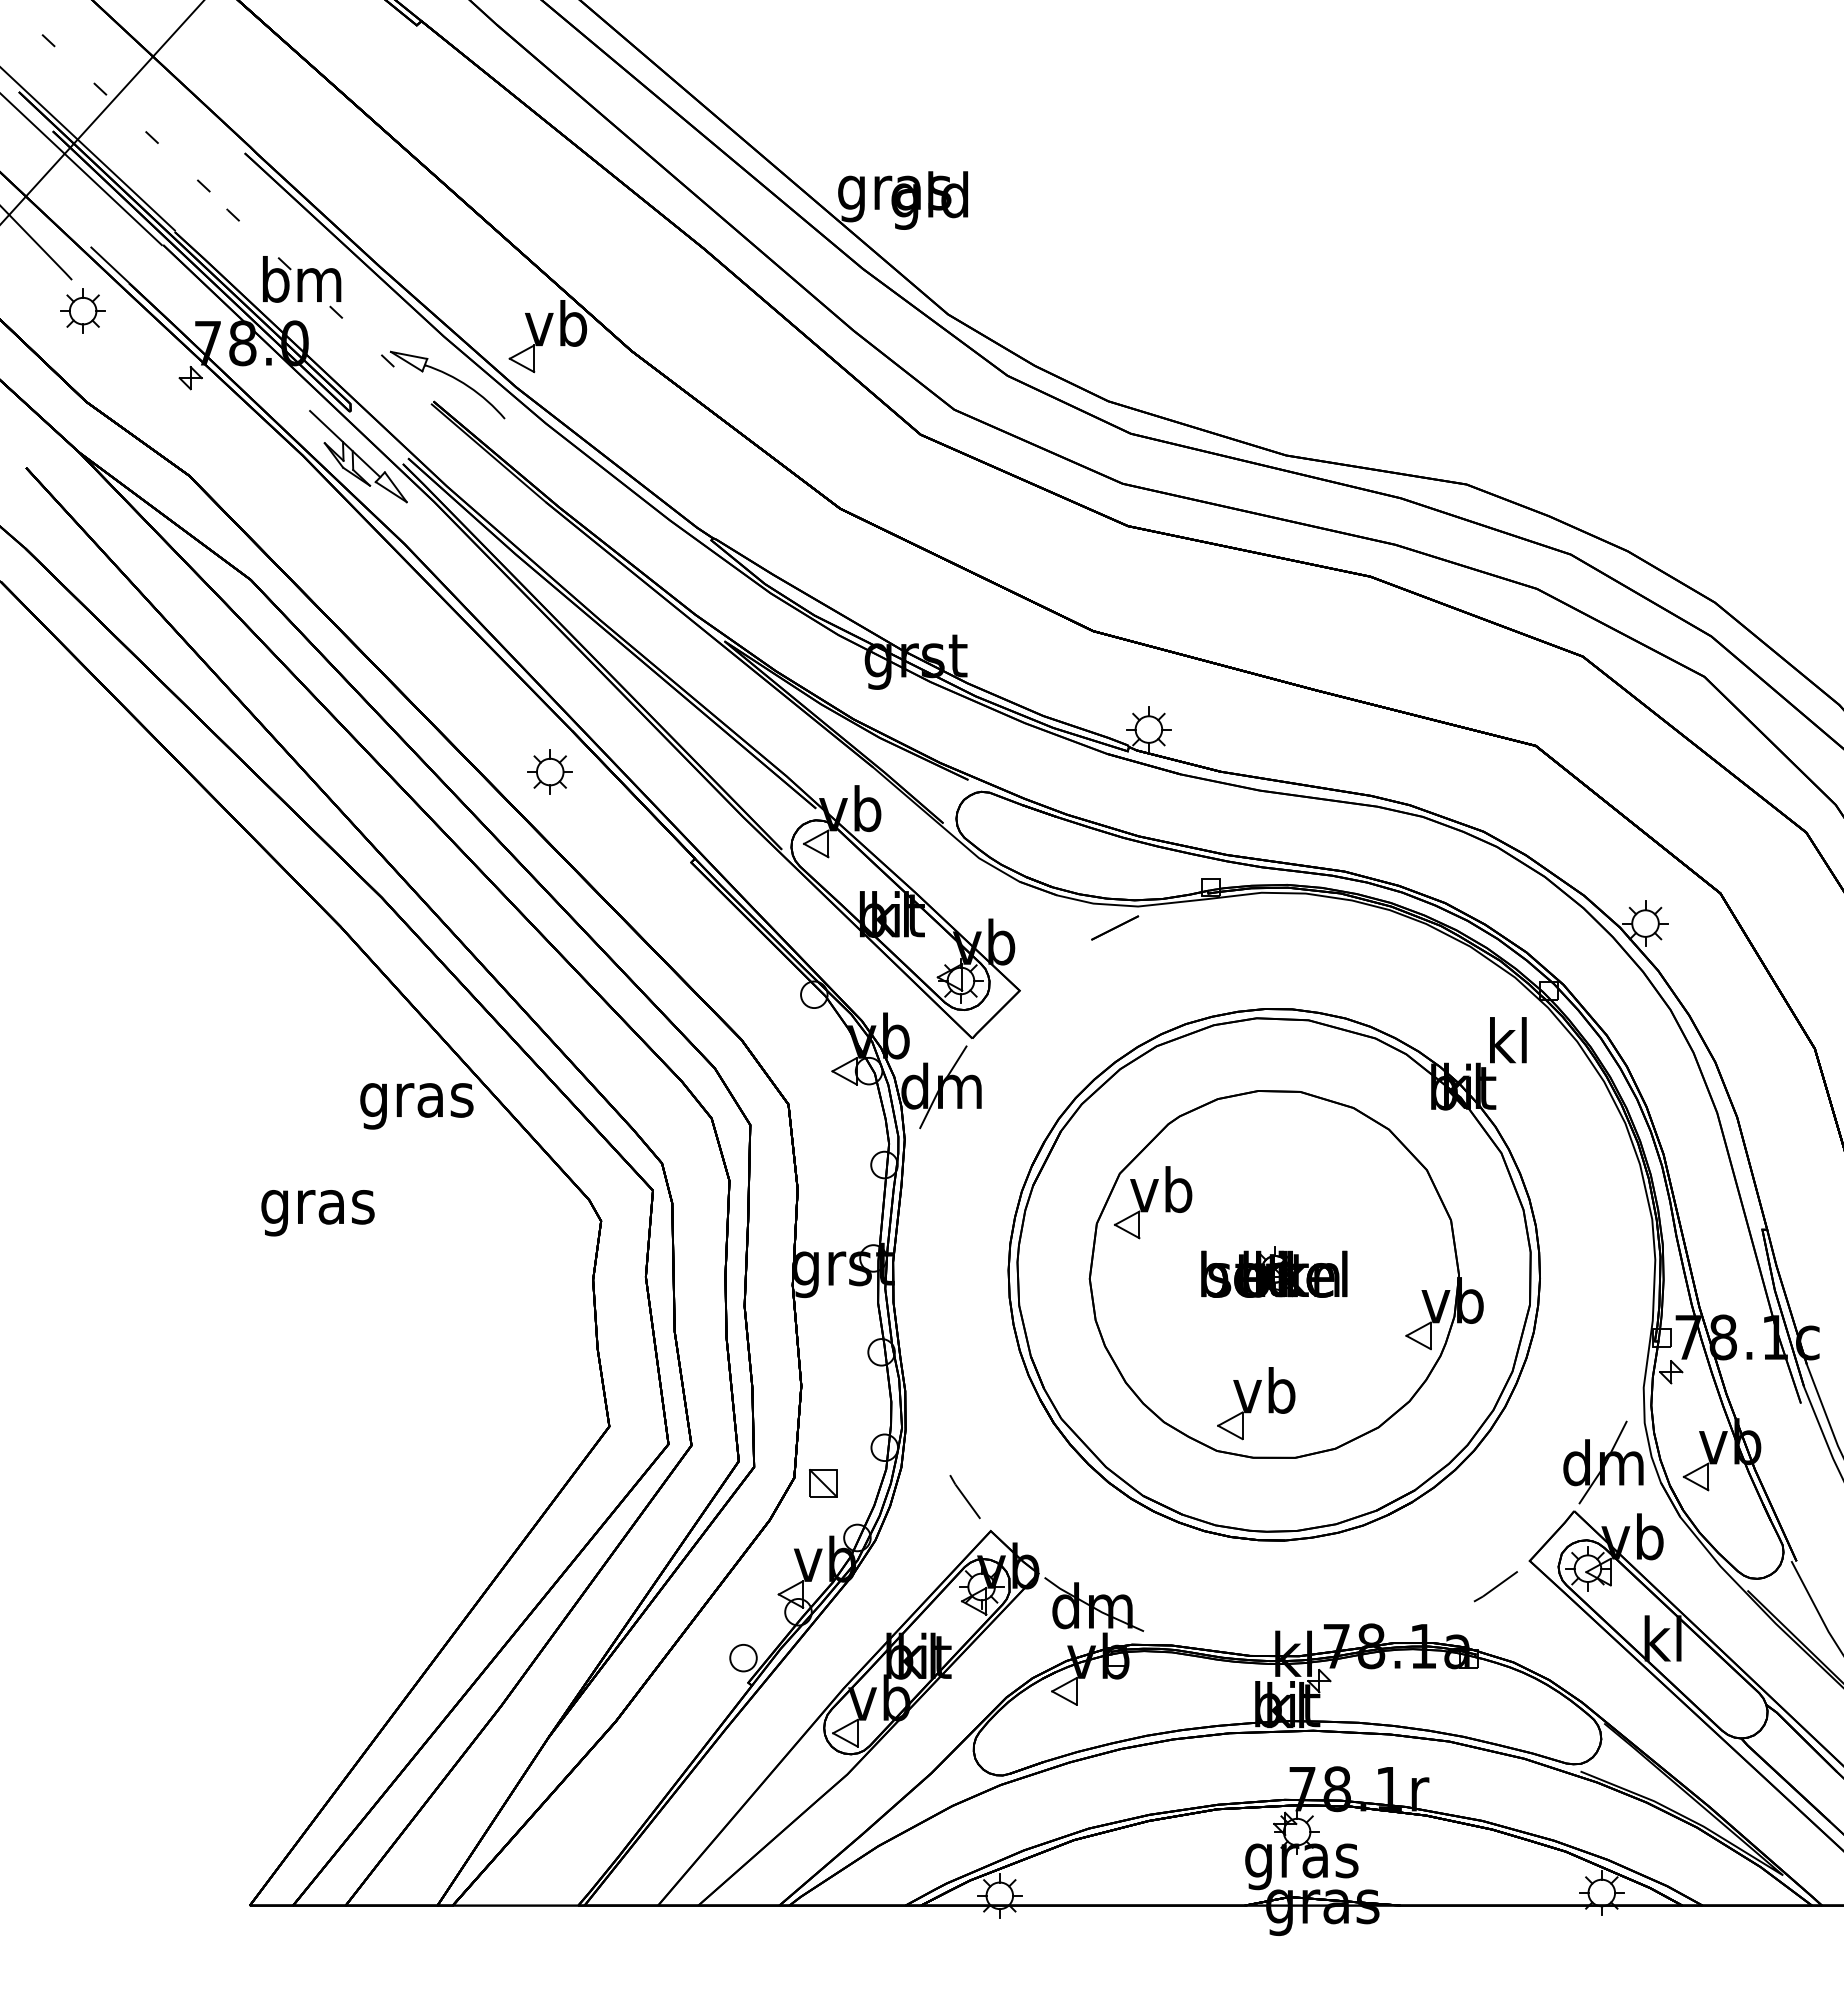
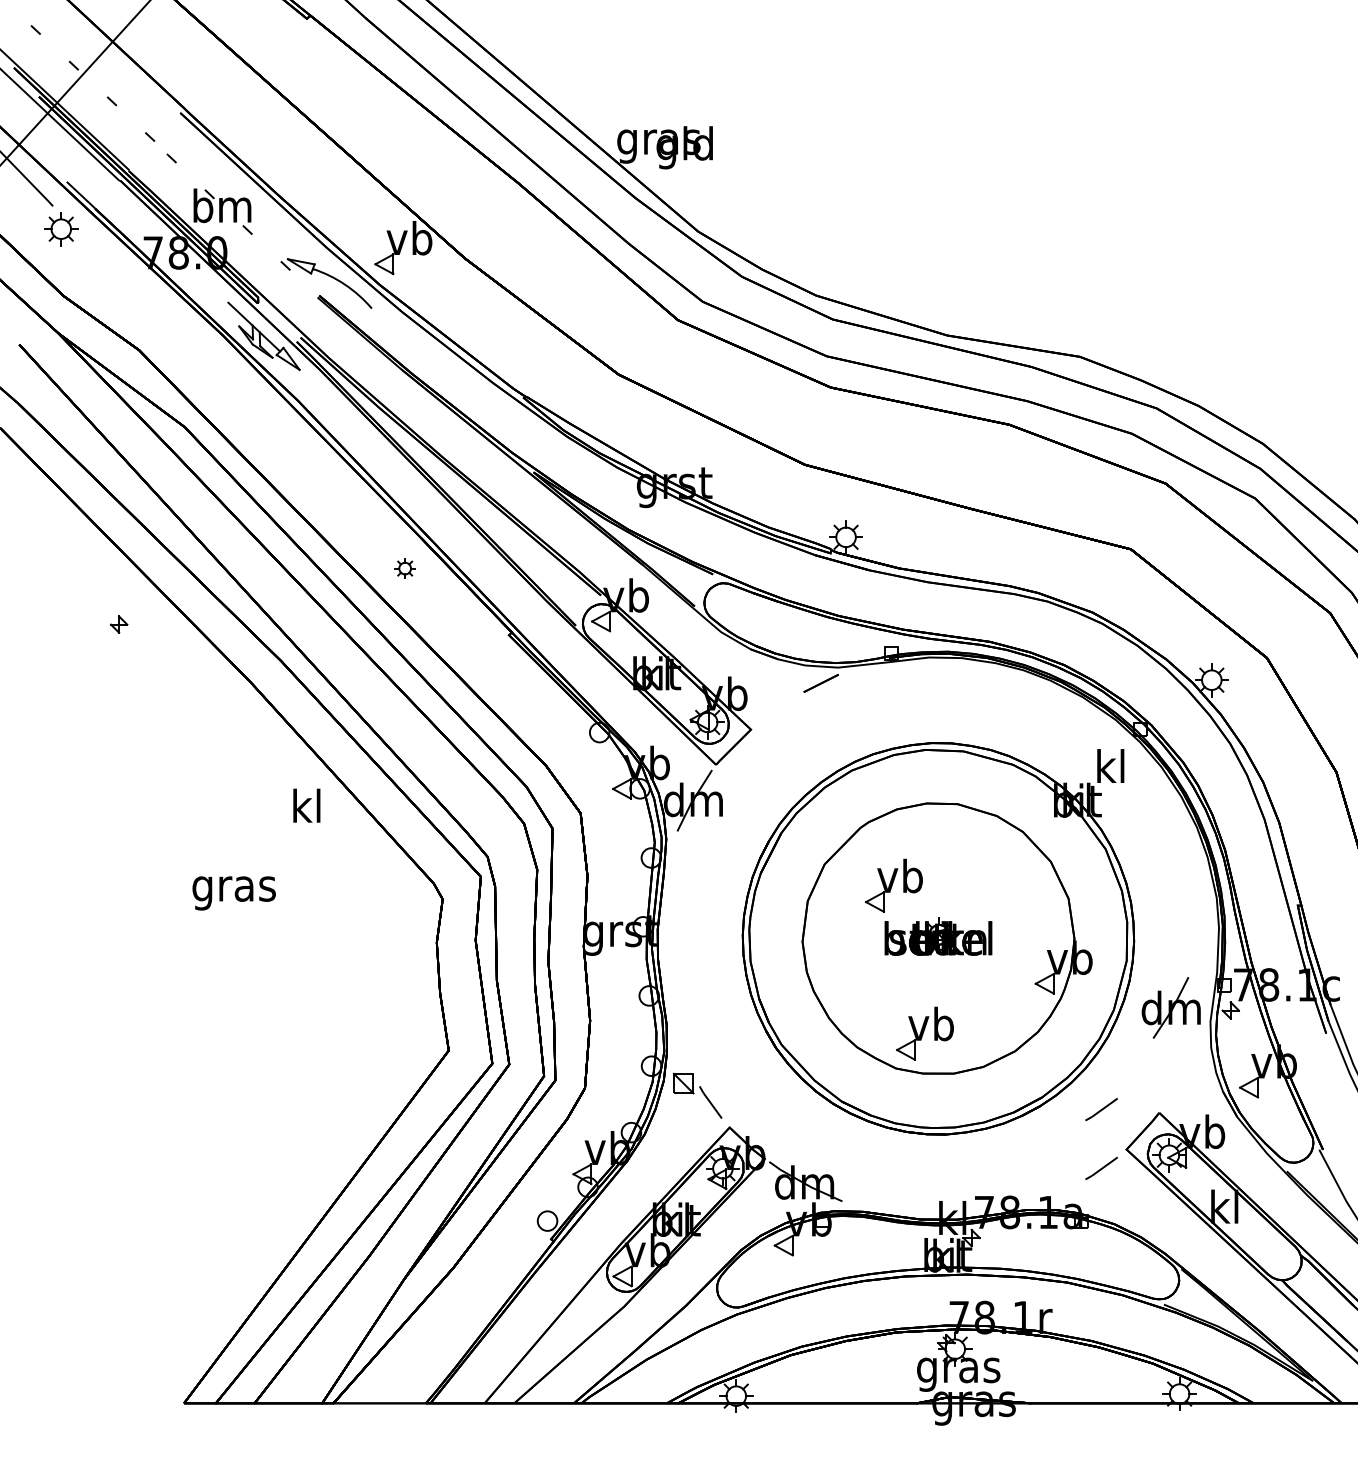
part: (190, 378) -> (118, 624), moved
part: (549, 771) -> (404, 568), size x0.6
text: (416, 1100) -> (306, 810), gras -> kl
part: (1153, 1202) -> (894, 885), moved
part: (1603, 1462) -> (1171, 1007), moved
part: (823, 1483) -> (683, 1083), moved
line: (1495, 1506) -> (1101, 1109), added

